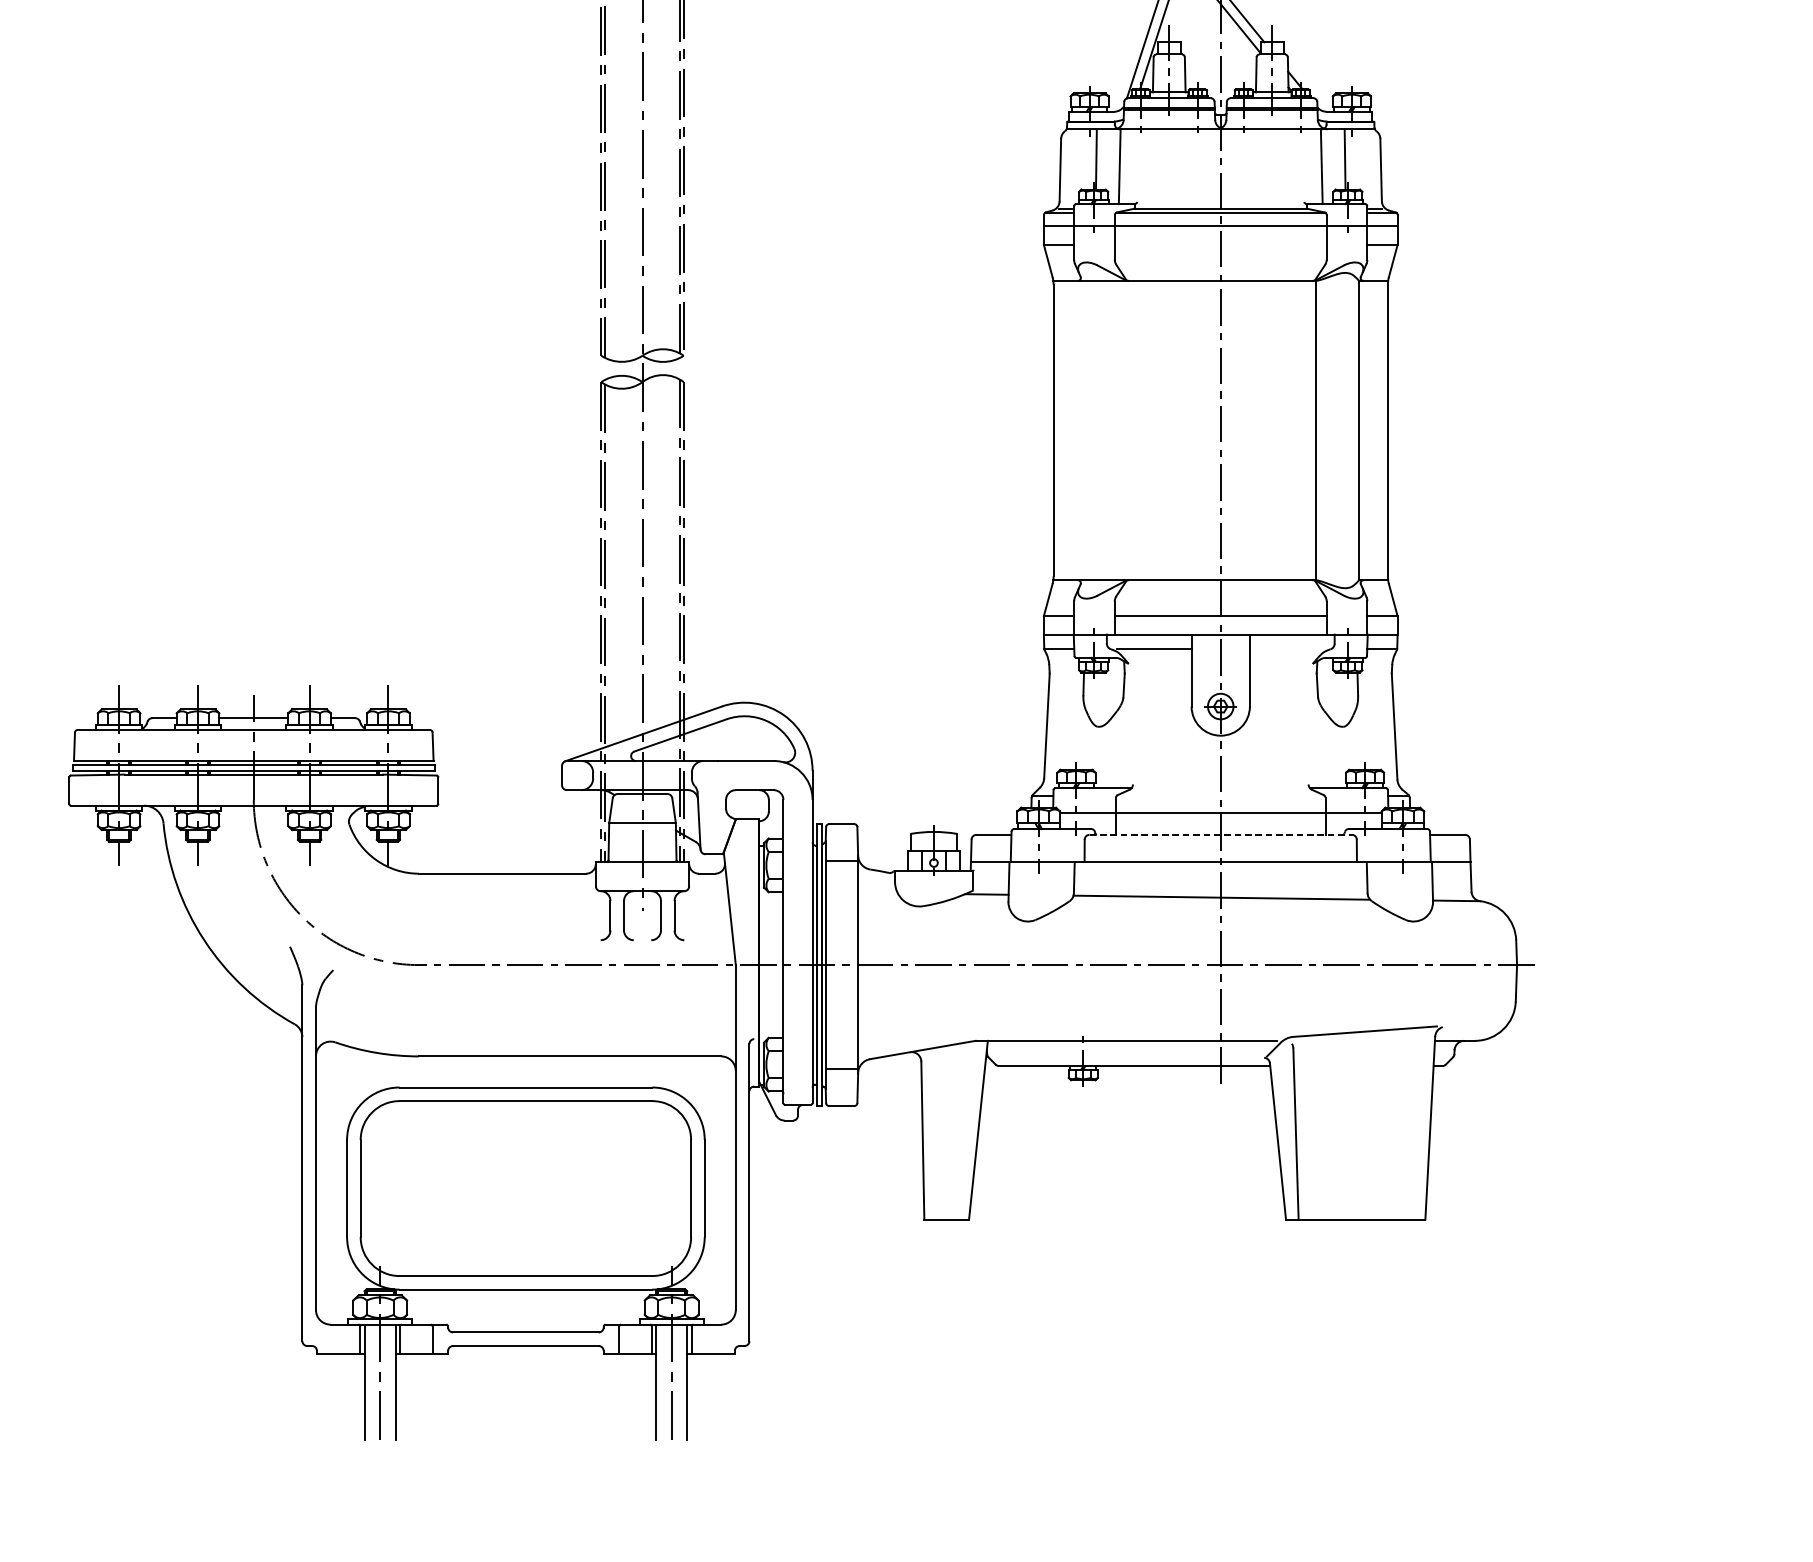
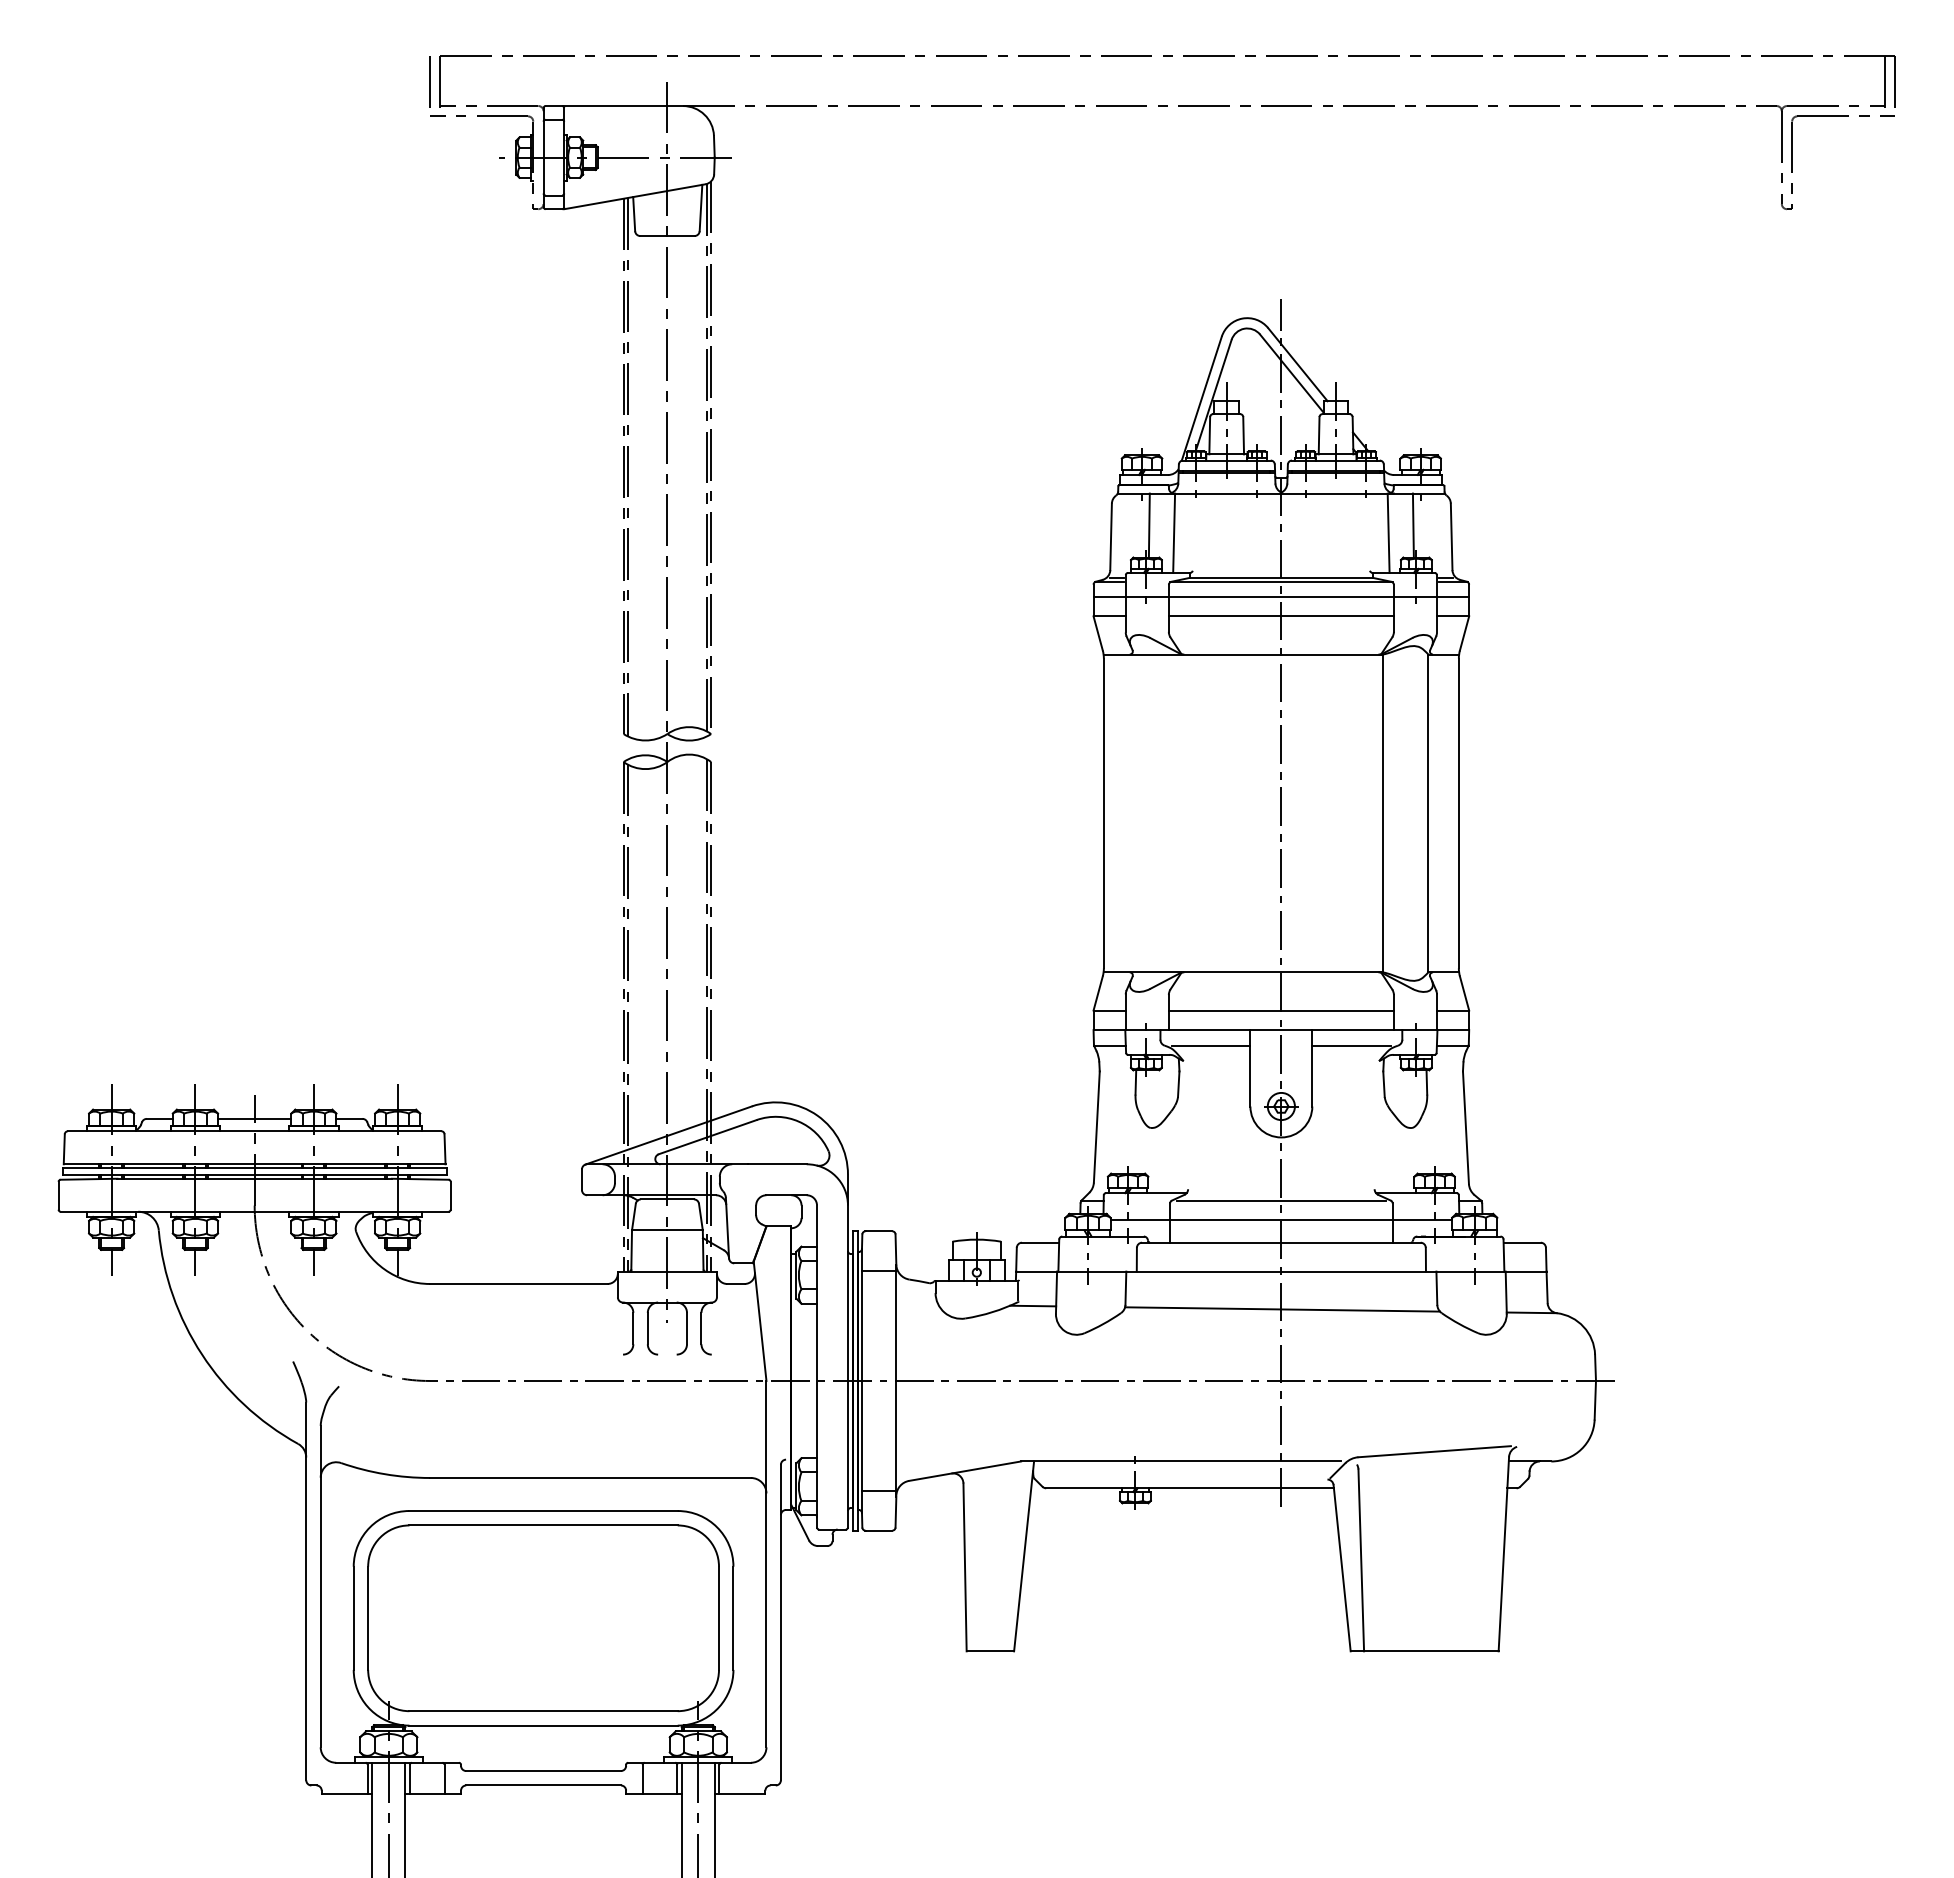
line: (1219, 245) -> (1280, 616), added
line: (1286, 649) -> (1351, 1045), added
line: (1219, 796) -> (1280, 1201), added
line: (1220, 834) -> (1281, 1242), dashed -> solid

